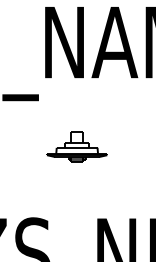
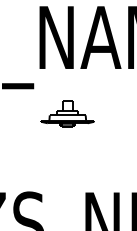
part: (76, 146) -> (67, 114), moved

